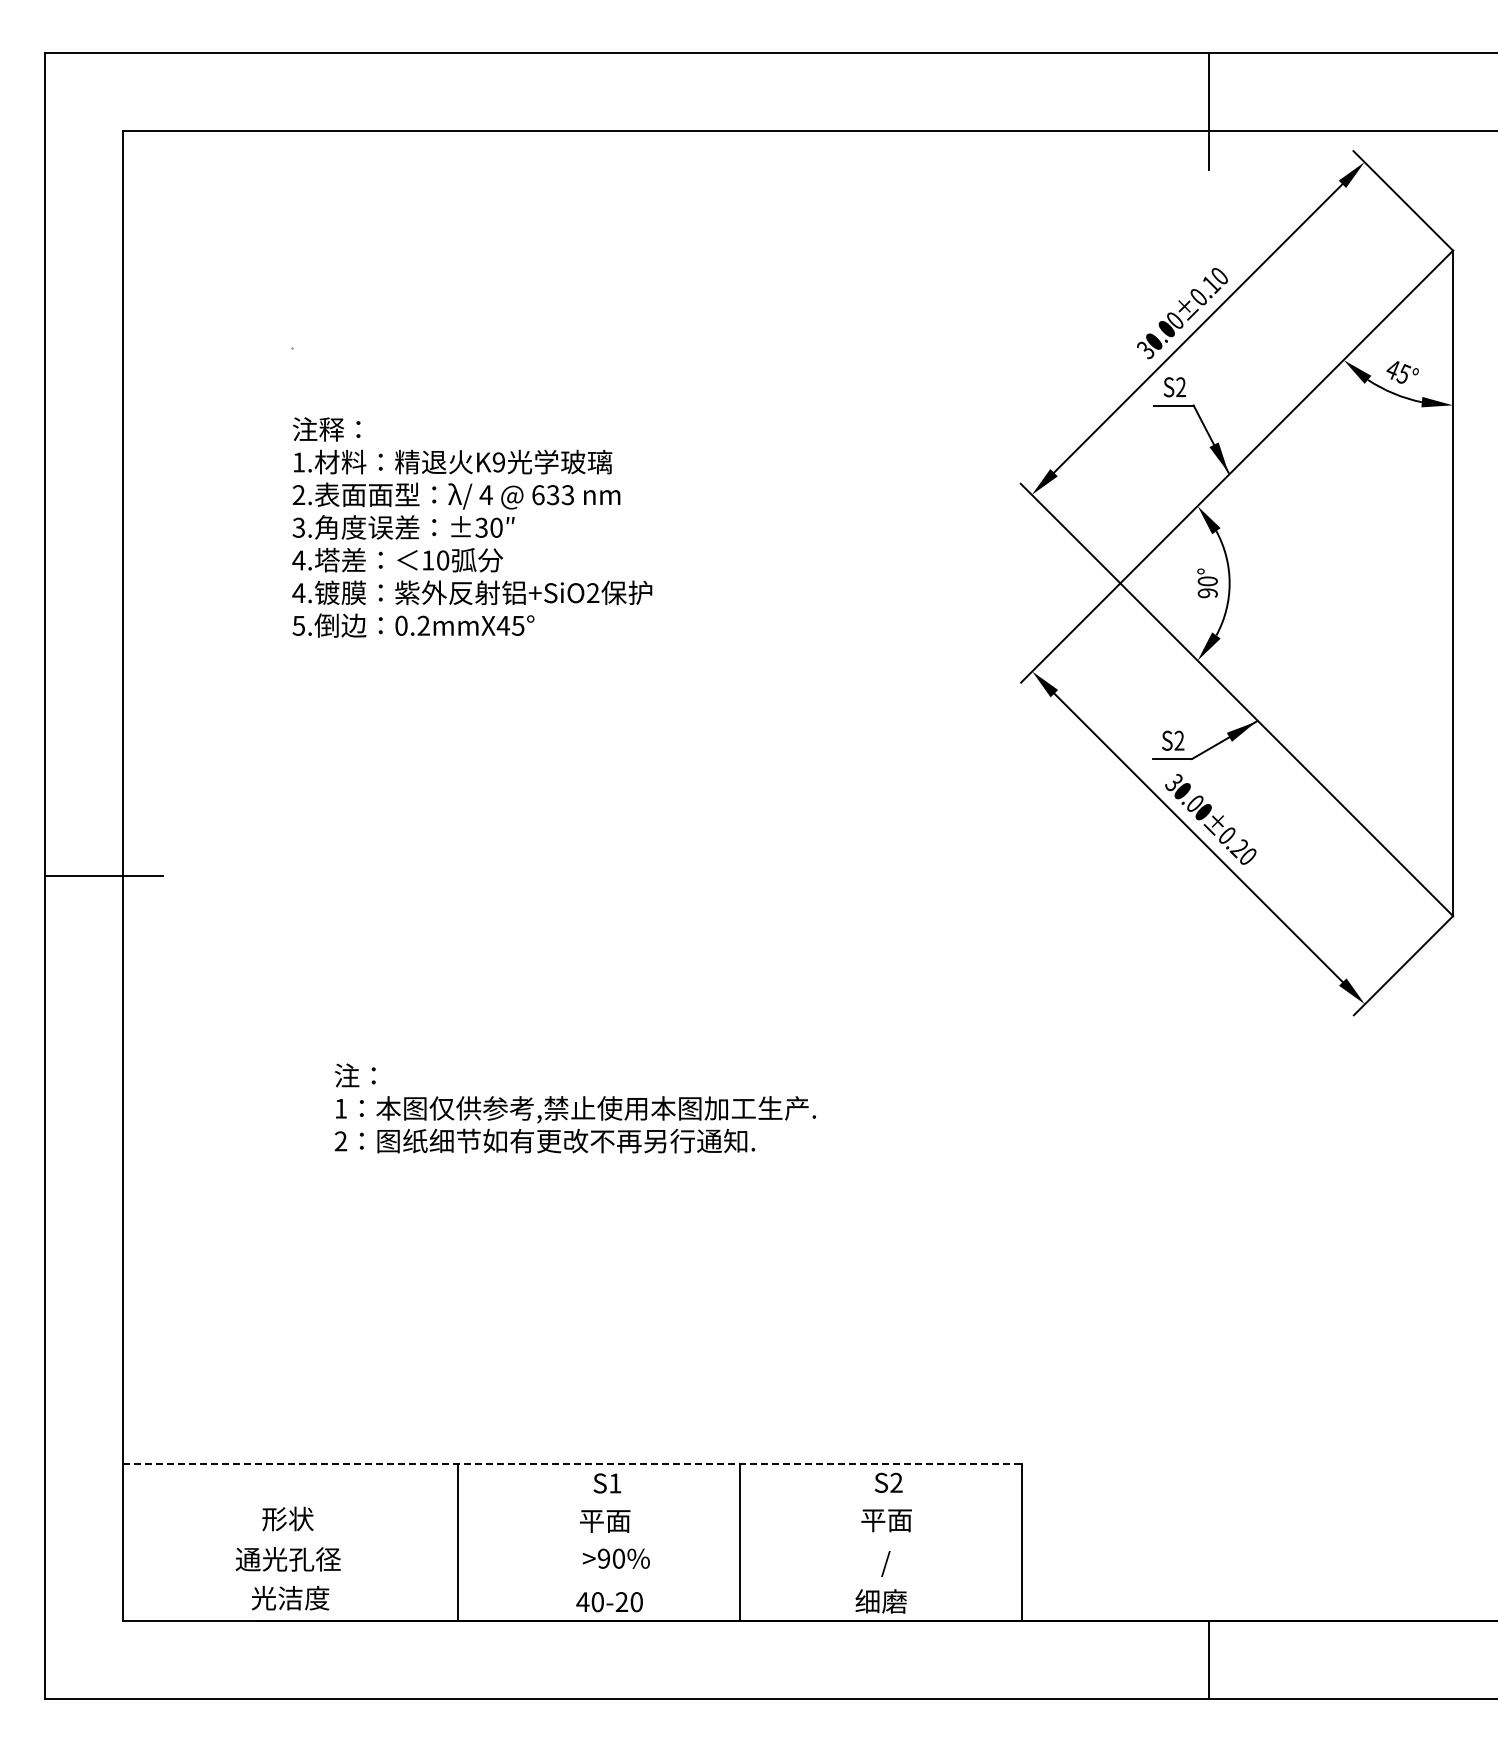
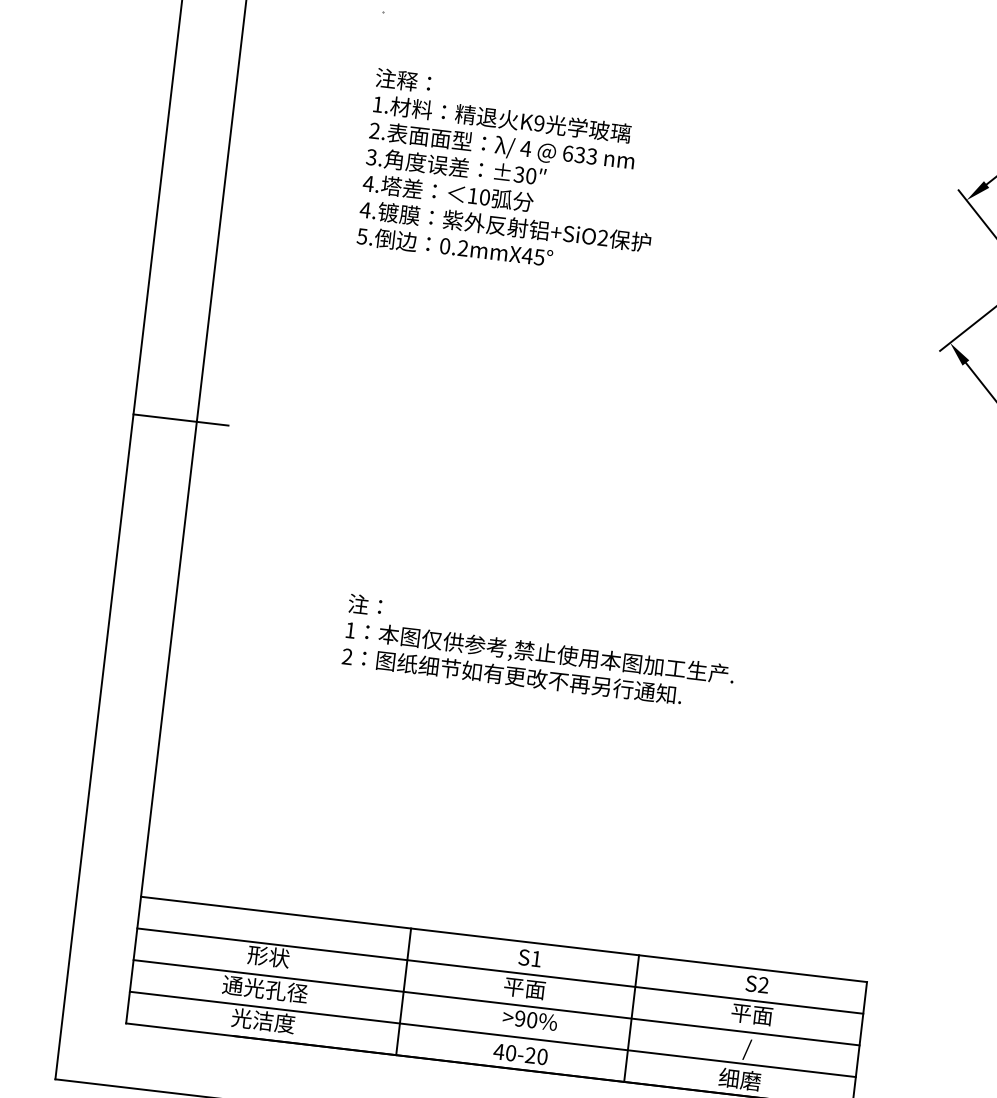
line: (572, 1464) -> (503, 939), dashed -> solid
line: (572, 1503) -> (500, 971), added
line: (572, 1542) -> (496, 1002), added
line: (572, 1581) -> (492, 1034), added

